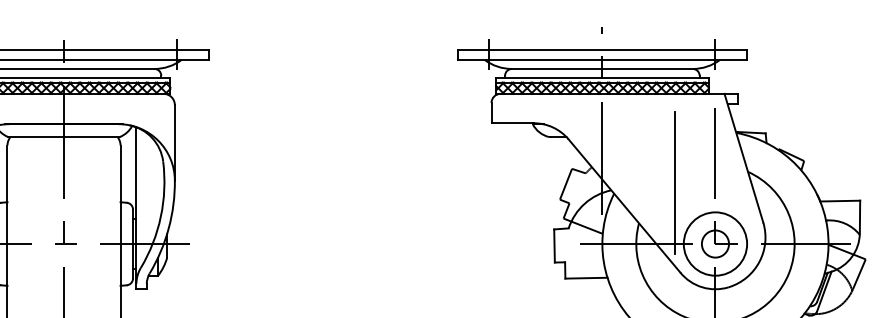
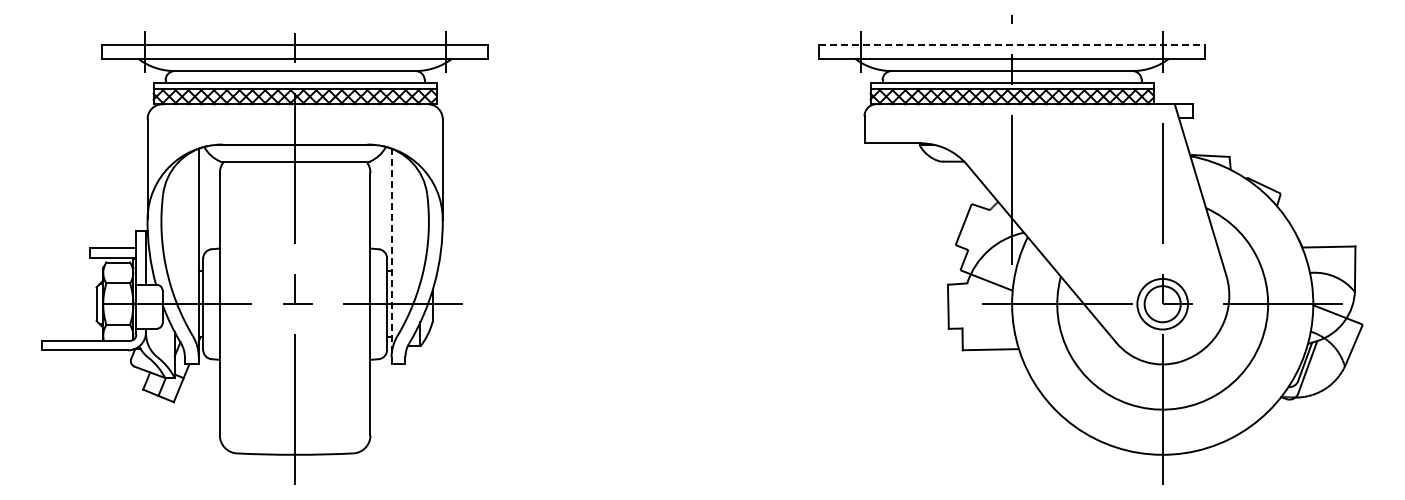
line: (602, 49) -> (1012, 45), solid -> dashed
line: (674, 182) -> (1108, 222), removed
line: (136, 208) -> (391, 256), solid -> dashed
circle: (715, 244) -> (1162, 304), size x0.6

